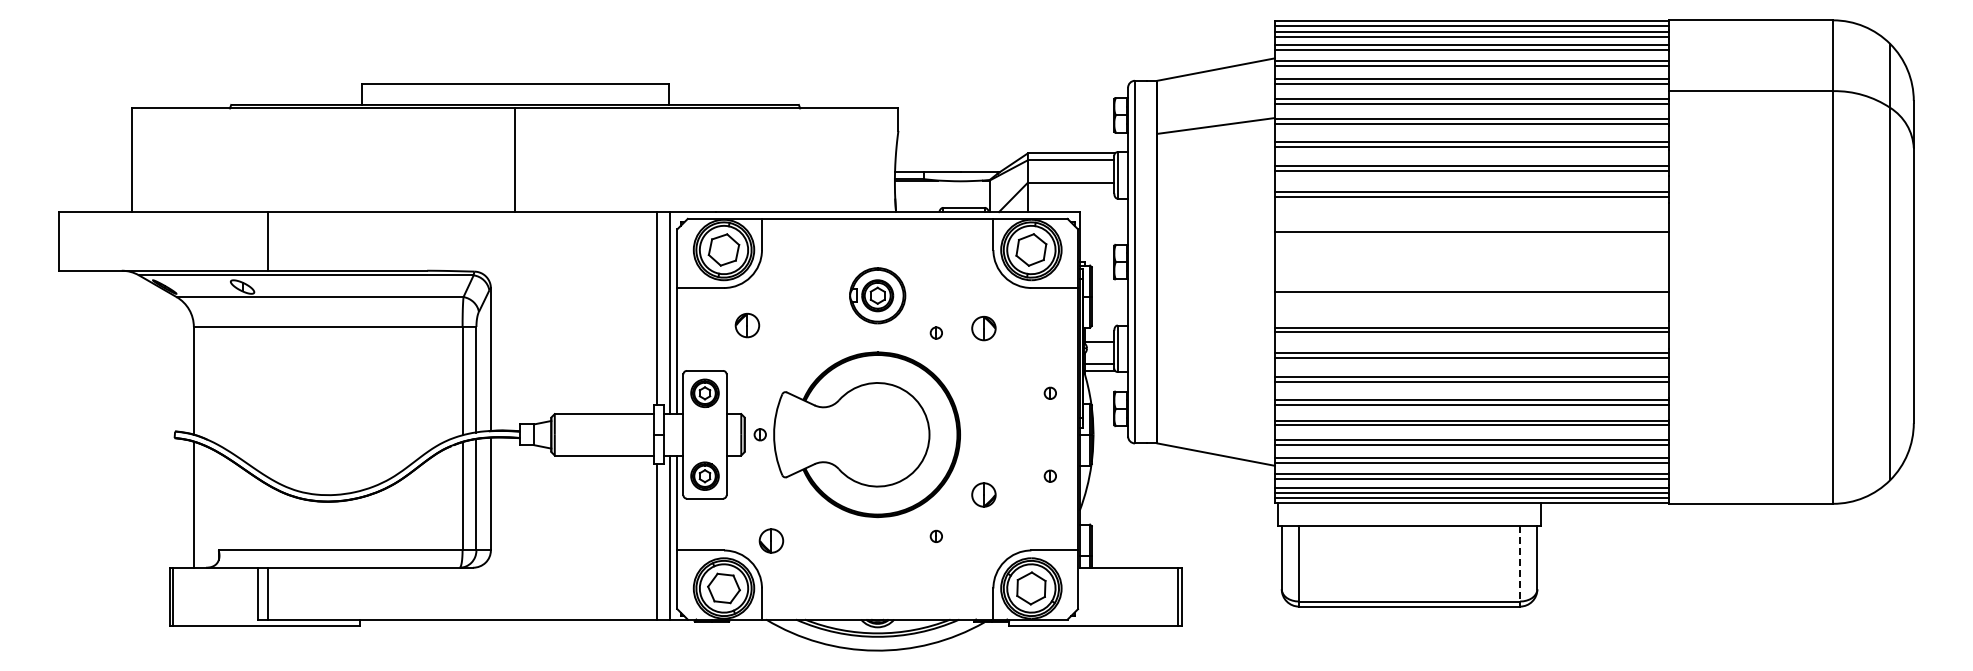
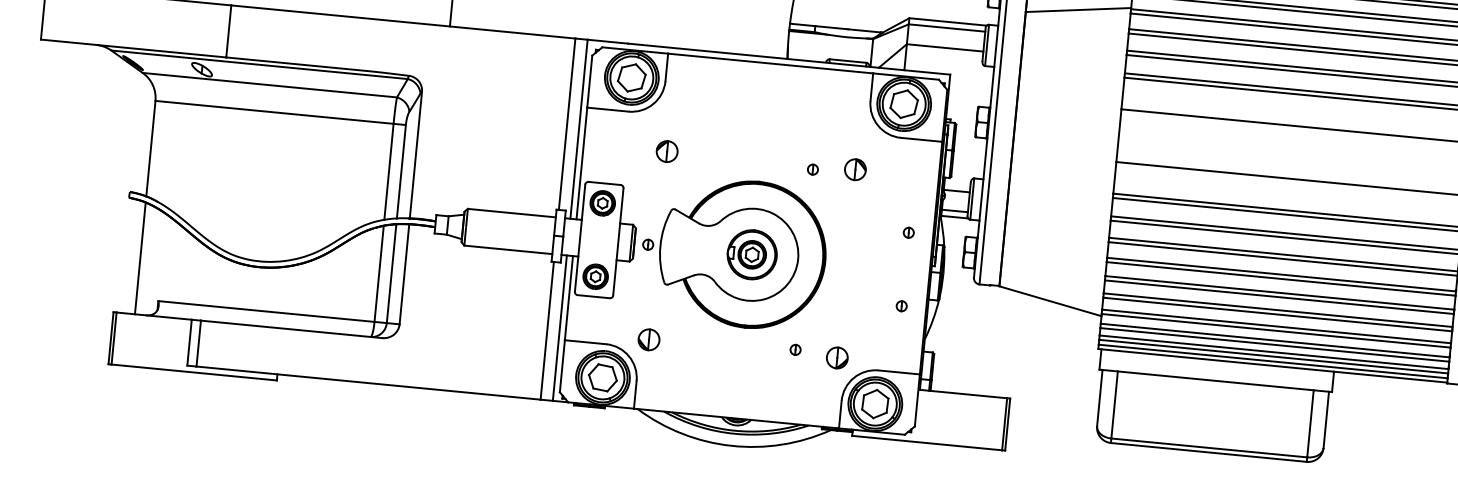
part: (877, 295) -> (752, 254), moved
part: (747, 325) -> (667, 151), moved
part: (983, 494) -> (836, 357), moved
line: (1520, 563) -> (1310, 423), dashed -> solid

